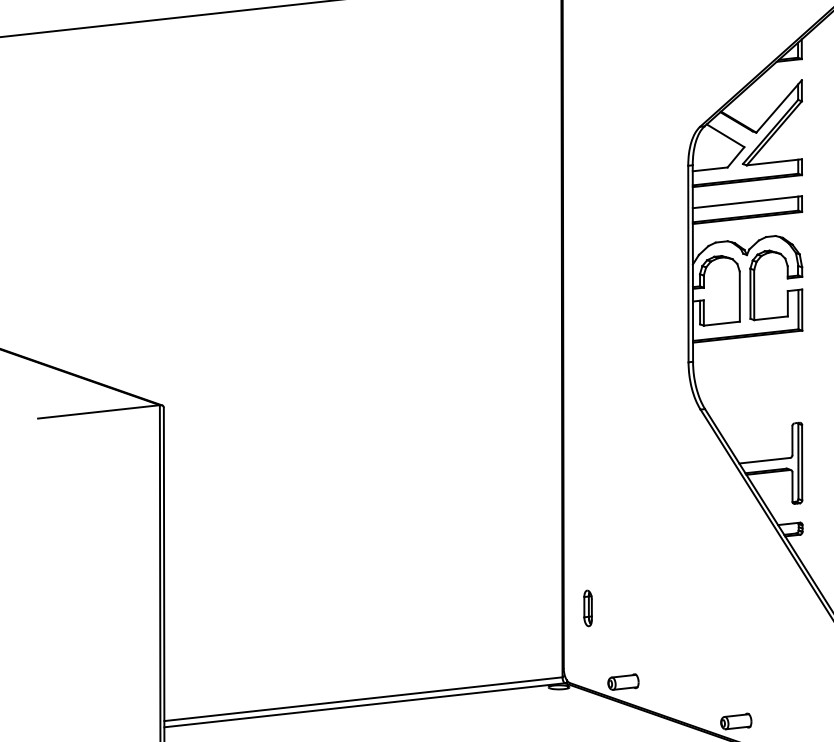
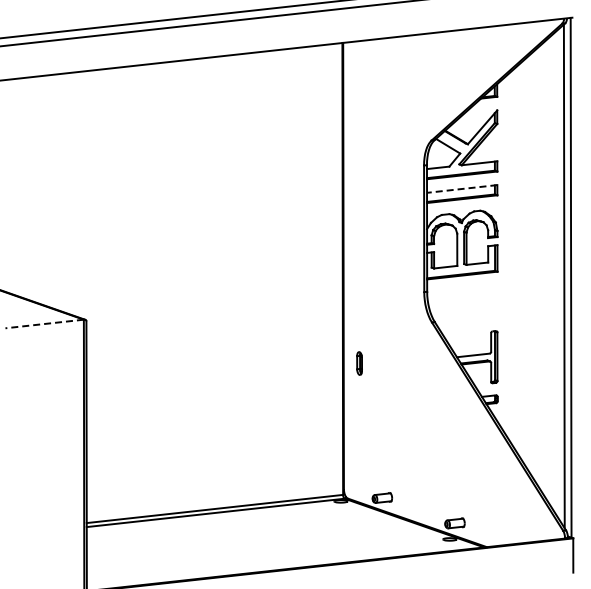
line: (746, 203) -> (461, 189), solid -> dashed
line: (98, 412) -> (44, 324), solid -> dashed
part: (587, 608) -> (359, 363), moved

